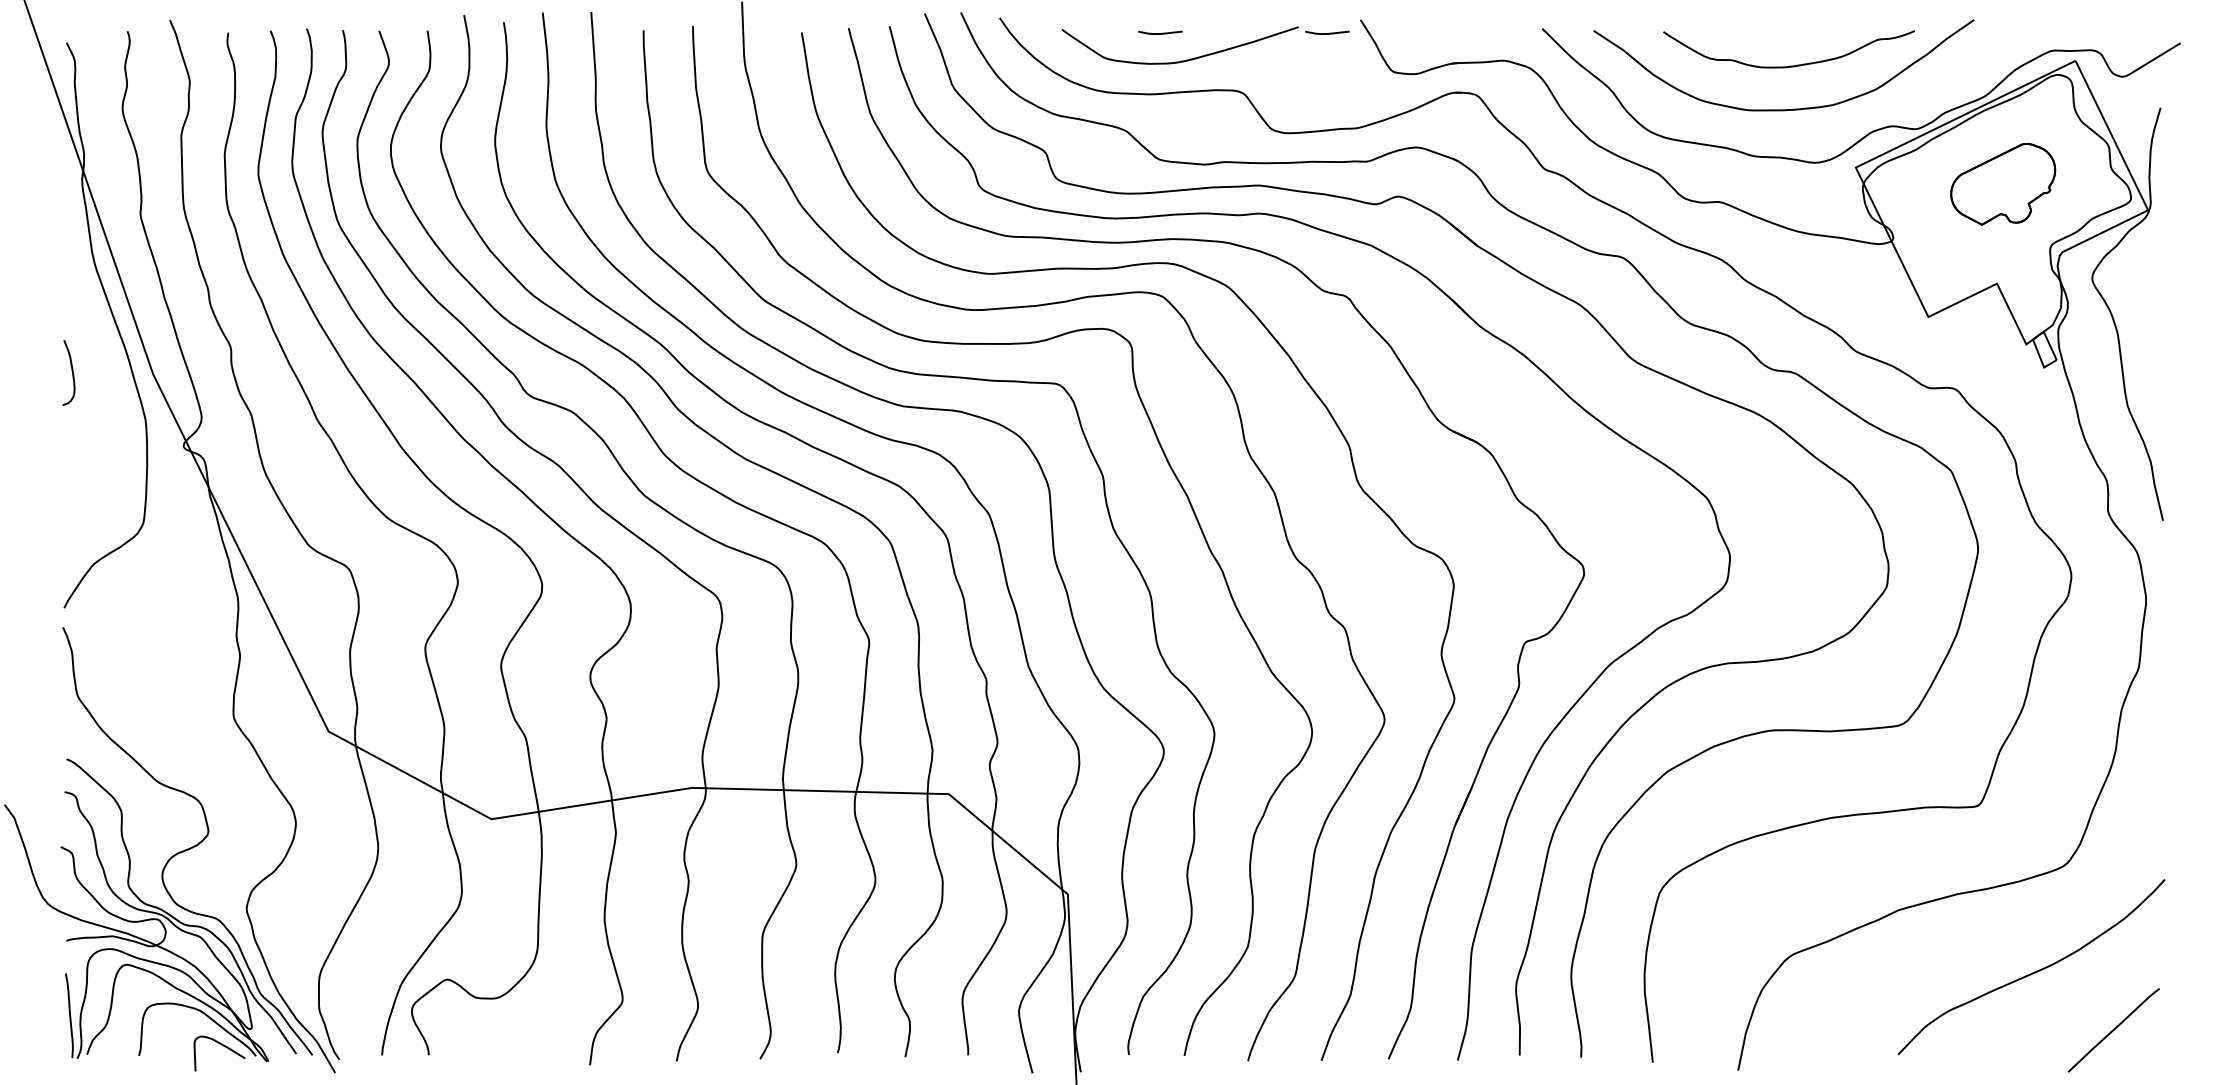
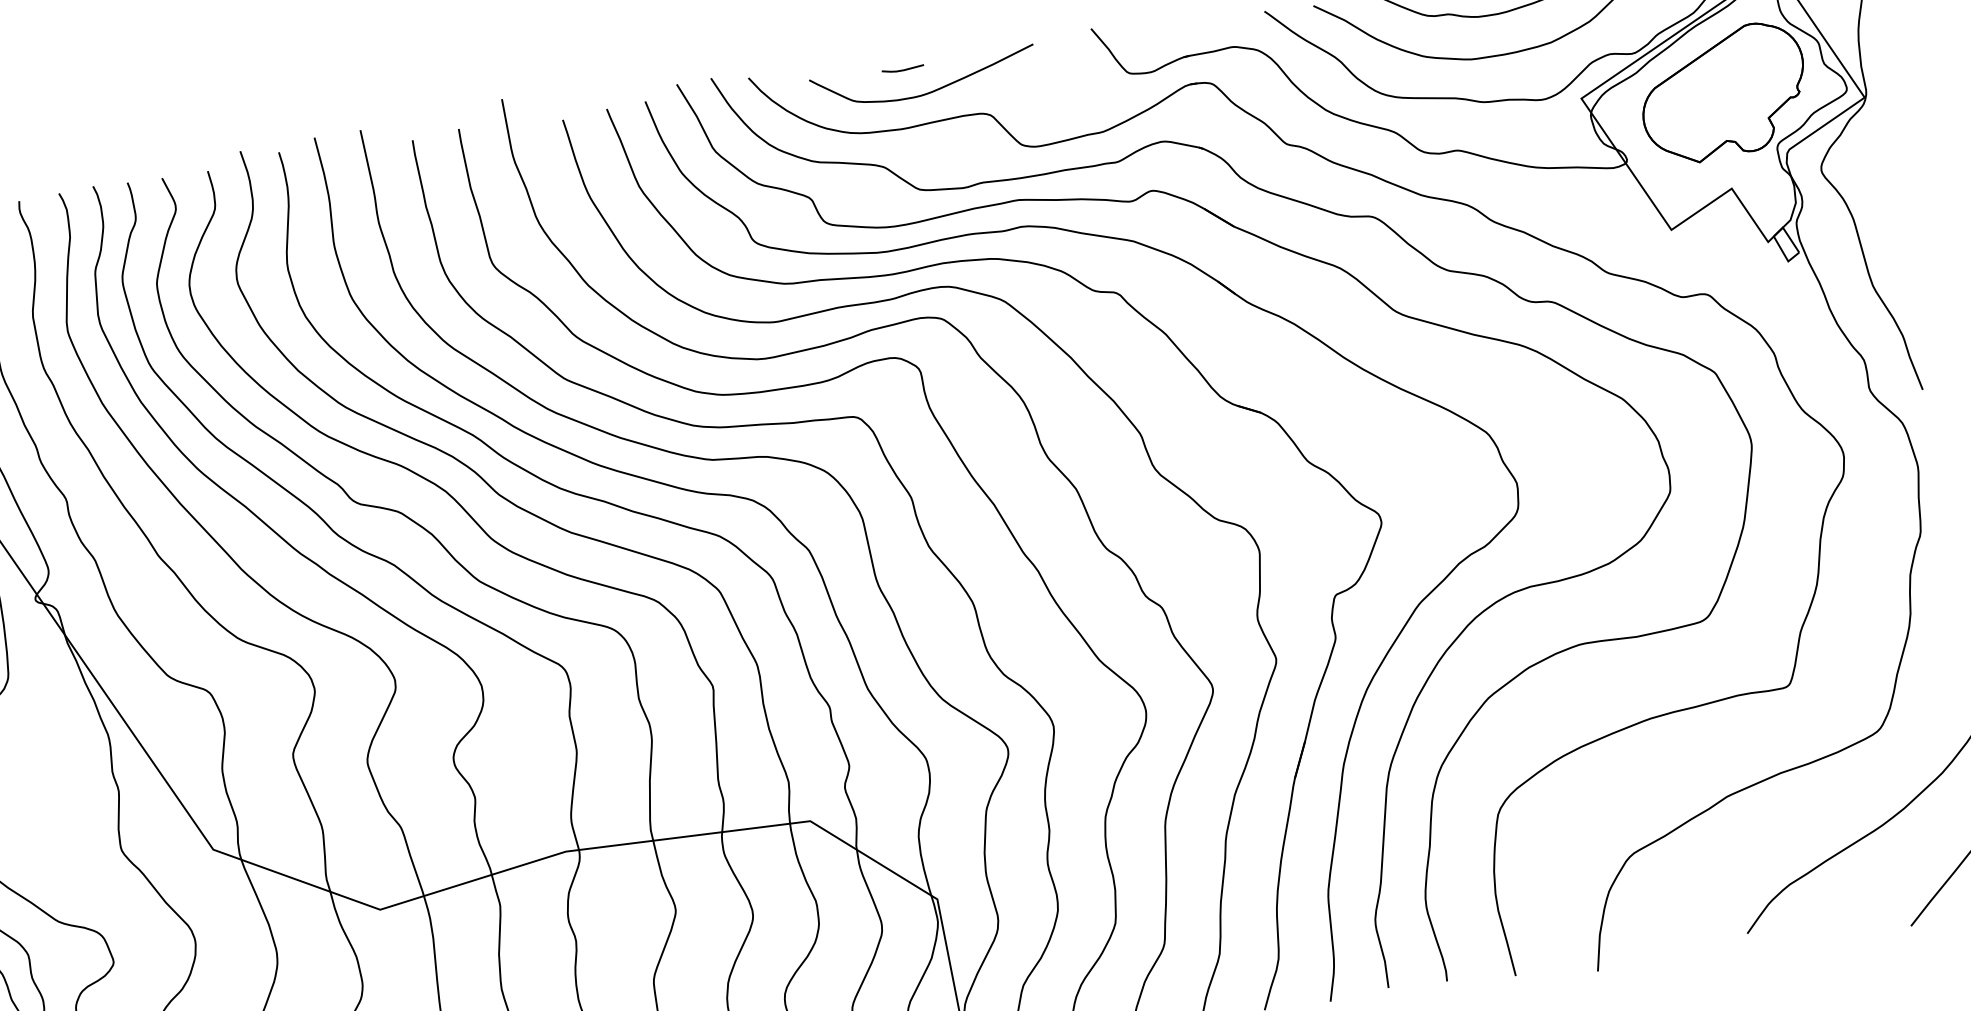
line: (1327, 33) -> (1061, 46), removed
part: (2002, 184) -> (1722, 93), size x1.67

